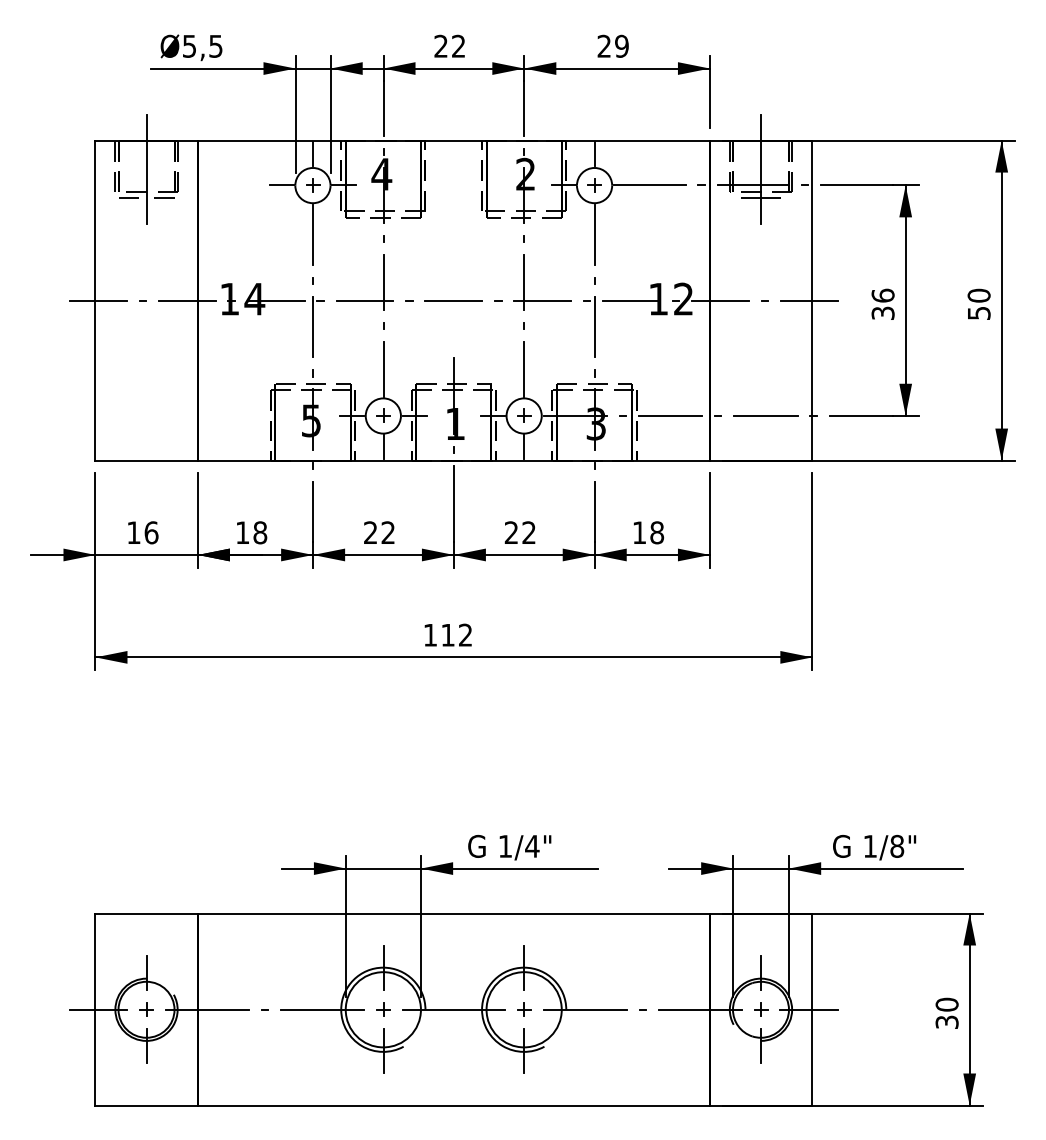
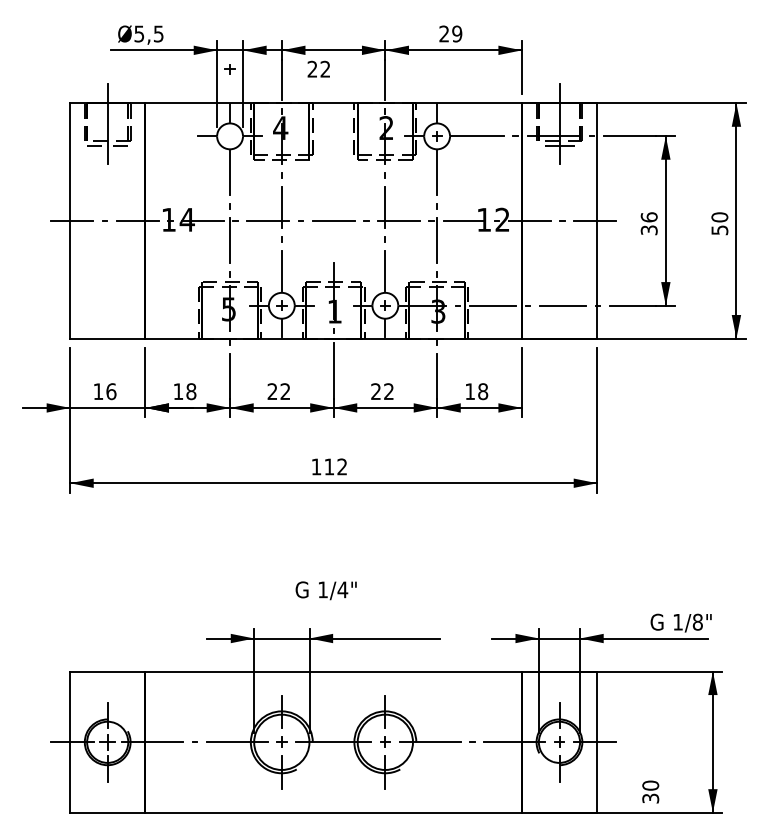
text: (449, 45) -> (318, 68), moved
part: (313, 185) -> (230, 69), moved
text: (509, 847) -> (326, 590), moved
text: (874, 847) -> (681, 623), moved
part: (146, 1009) -> (107, 742), size x1.6
text: (946, 1012) -> (650, 791), moved

